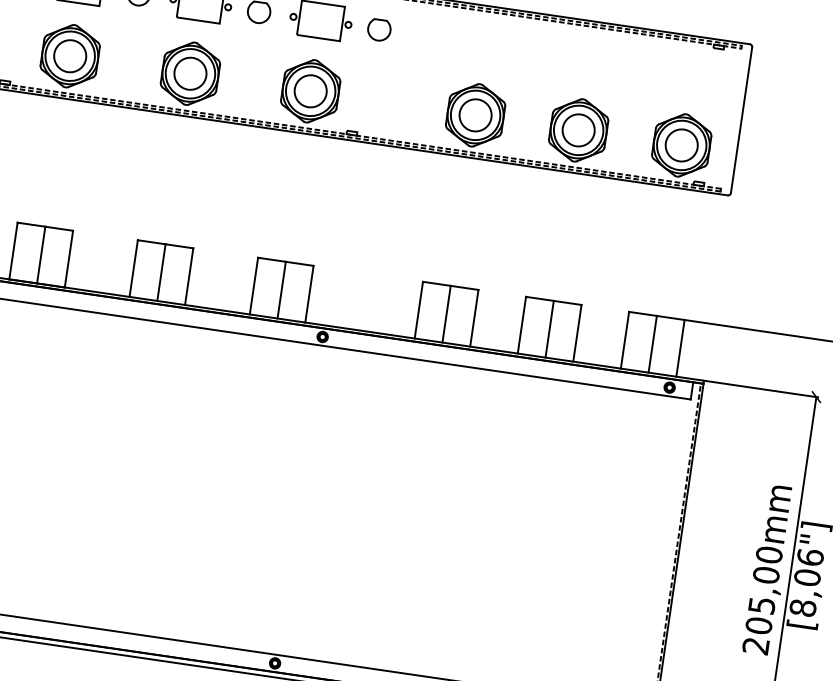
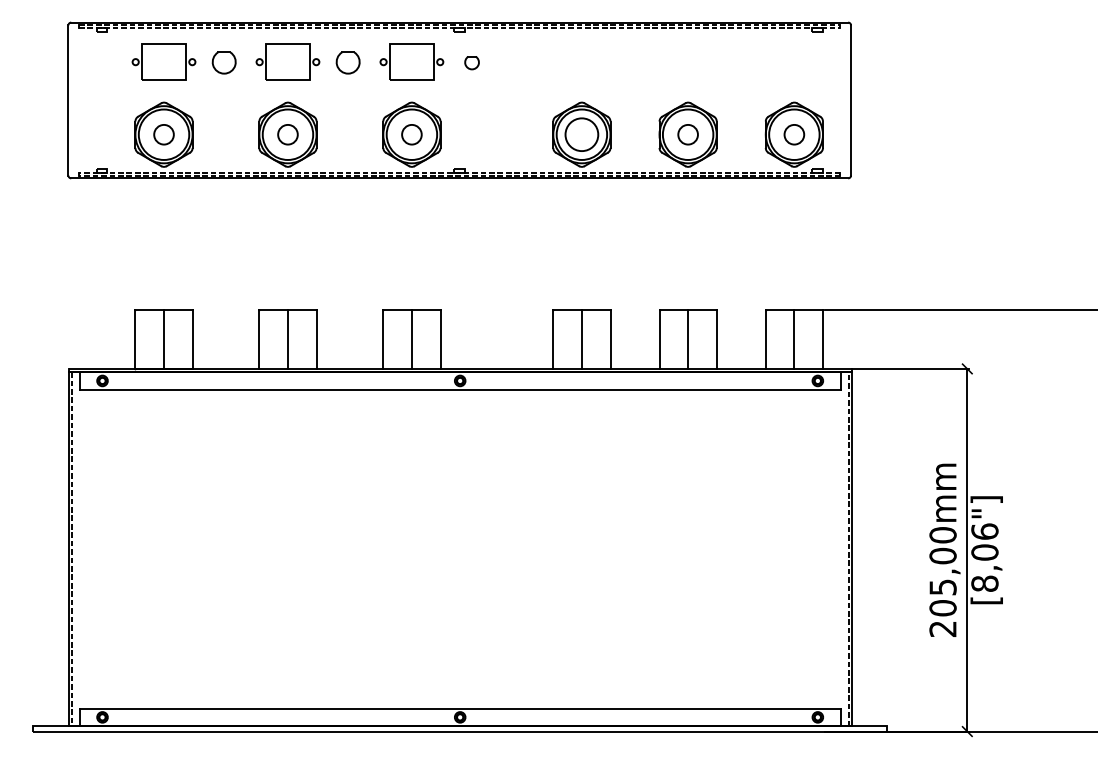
part: (378, 29) -> (471, 62), size x0.6
circle: (69, 55) -> (163, 134), size x0.6
circle: (190, 73) -> (287, 134), size x0.6
circle: (310, 91) -> (411, 134), size x0.6
circle: (578, 130) -> (687, 134), size x0.6
circle: (681, 145) -> (794, 134), size x0.6

